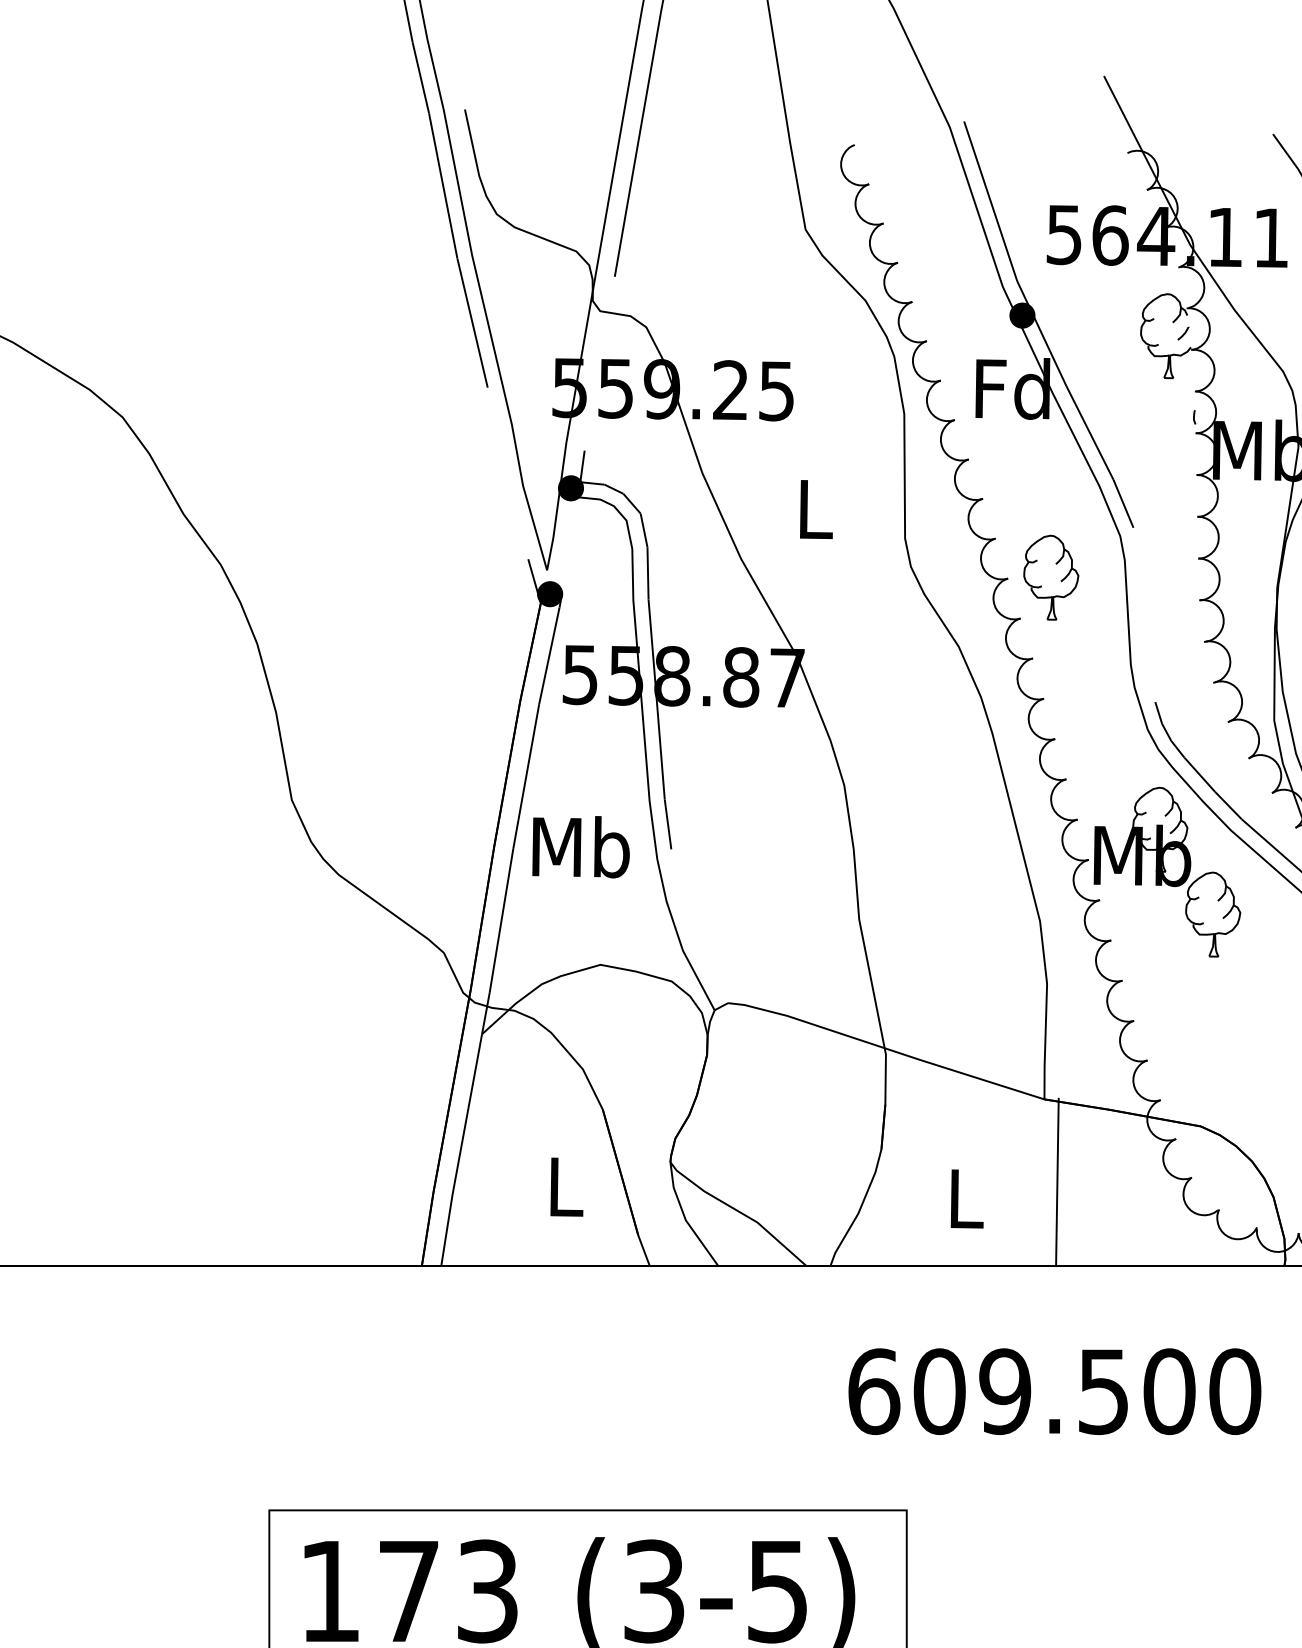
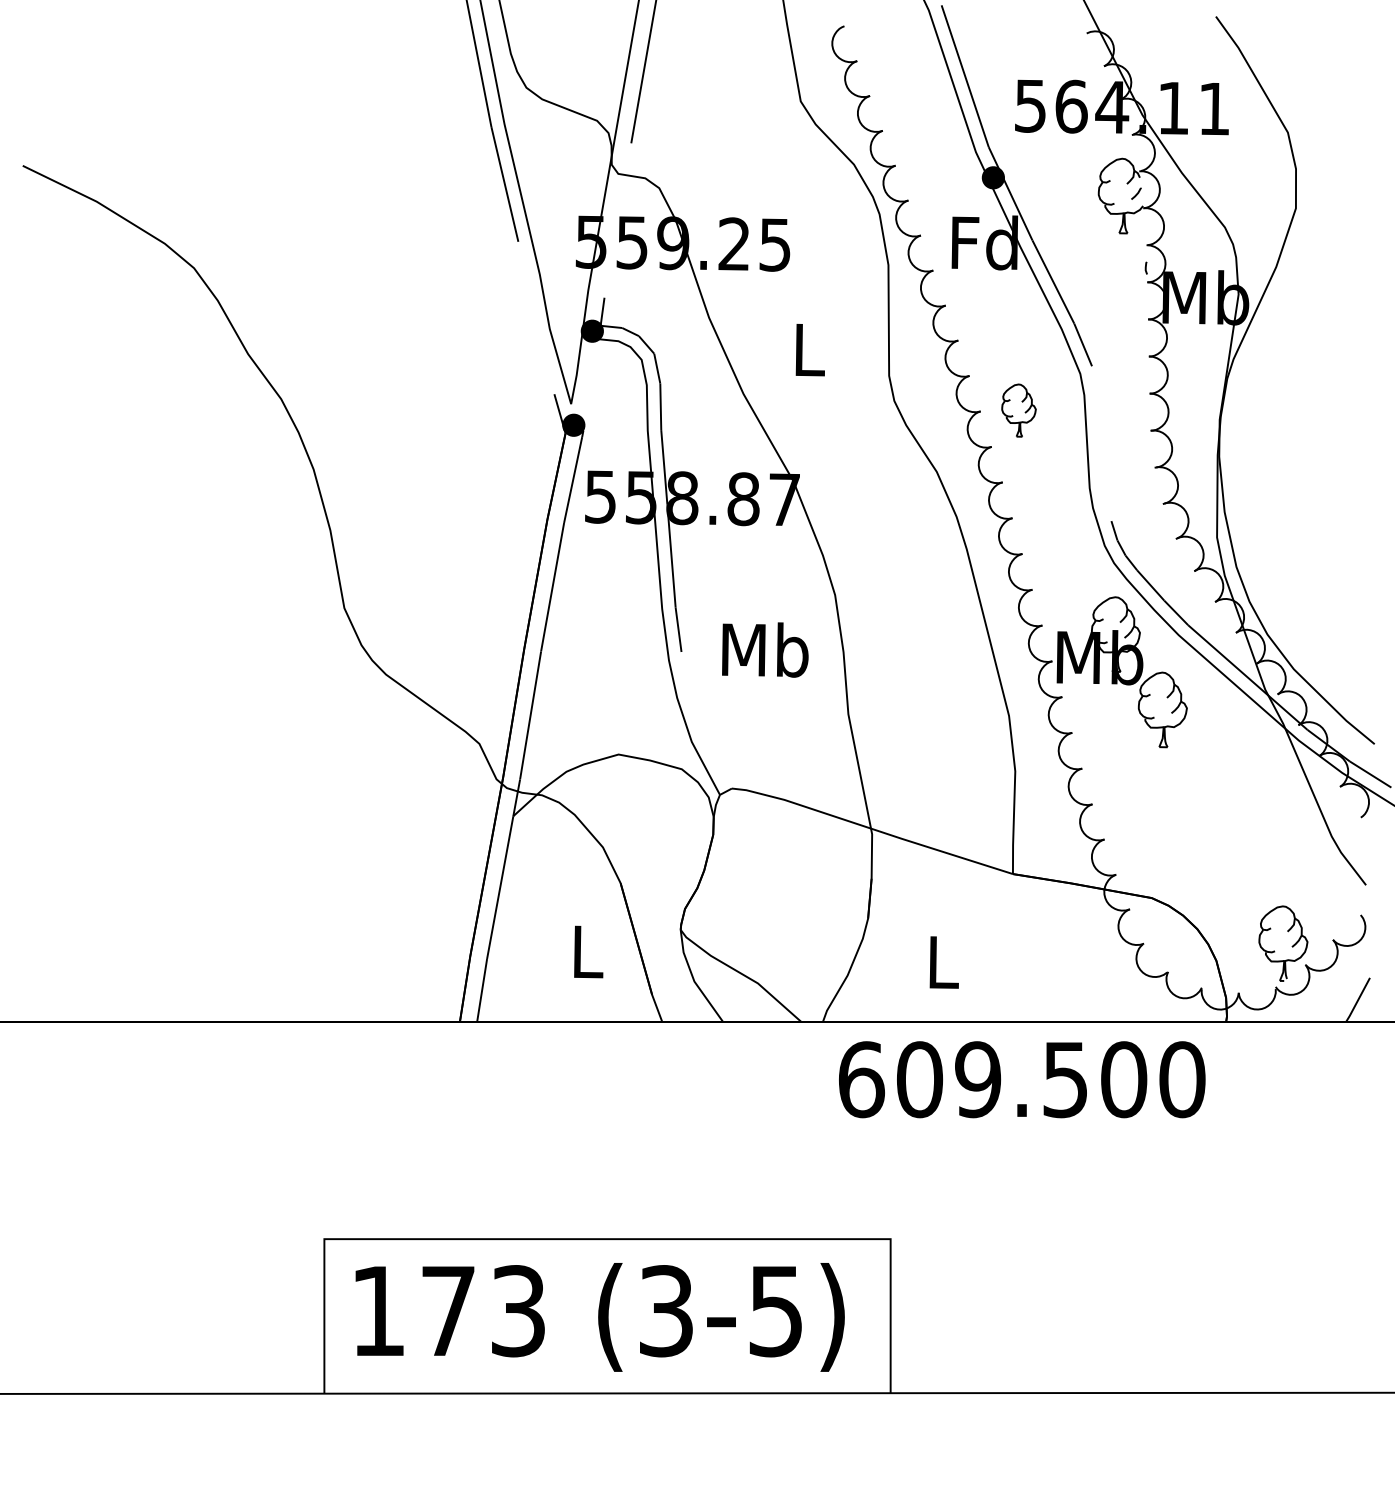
part: (1050, 577) -> (1018, 410), size x0.7
text: (581, 846) -> (765, 649), moved
line: (1057, 1182) -> (1024, 947), removed
text: (1055, 1391) -> (1022, 1079), moved

